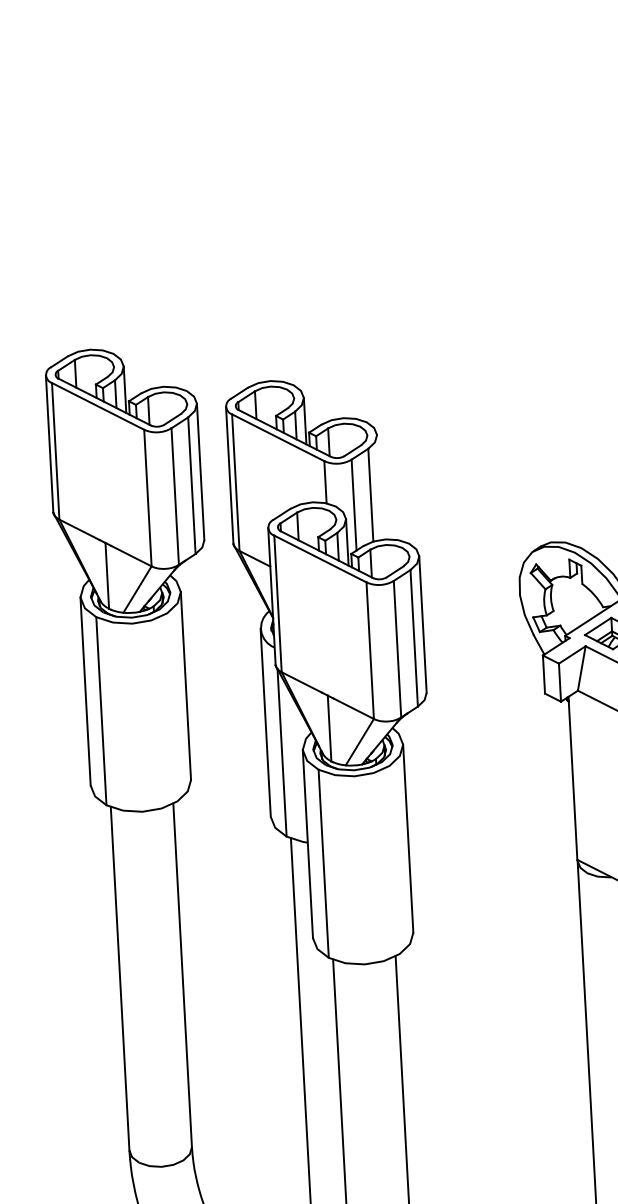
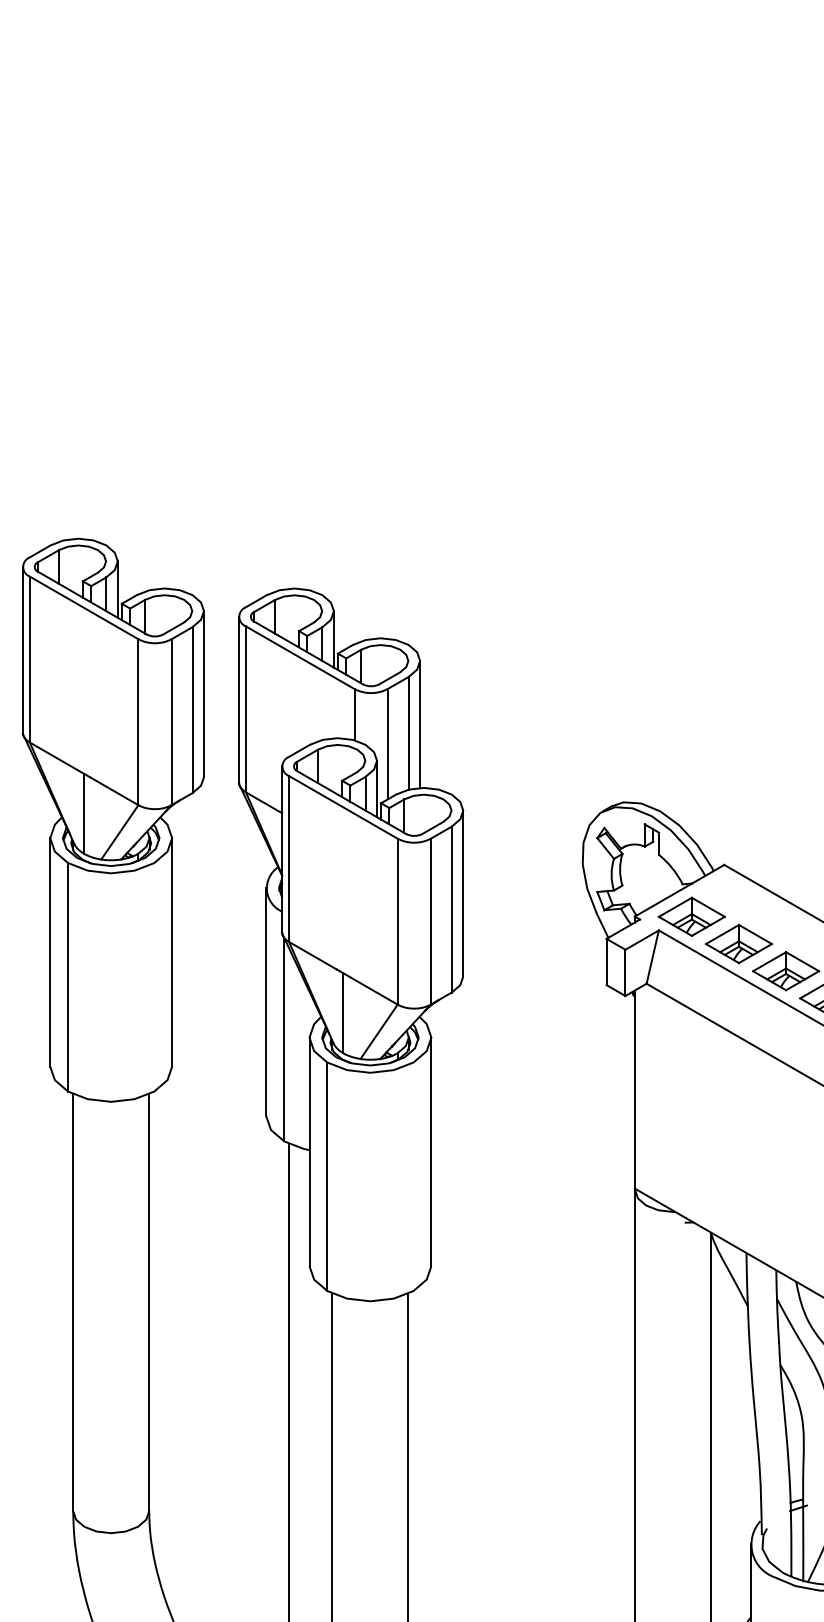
line: (380, 487) -> (420, 724), added

